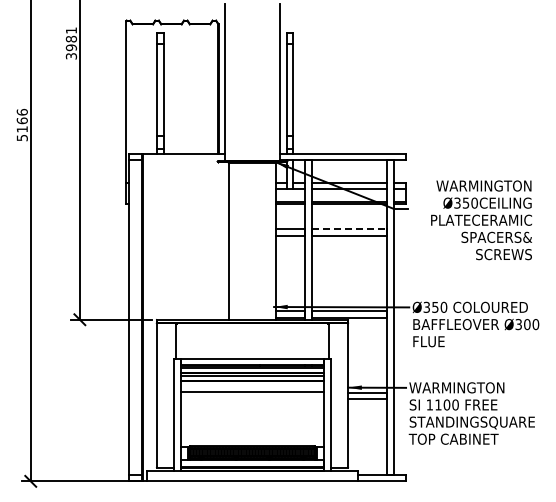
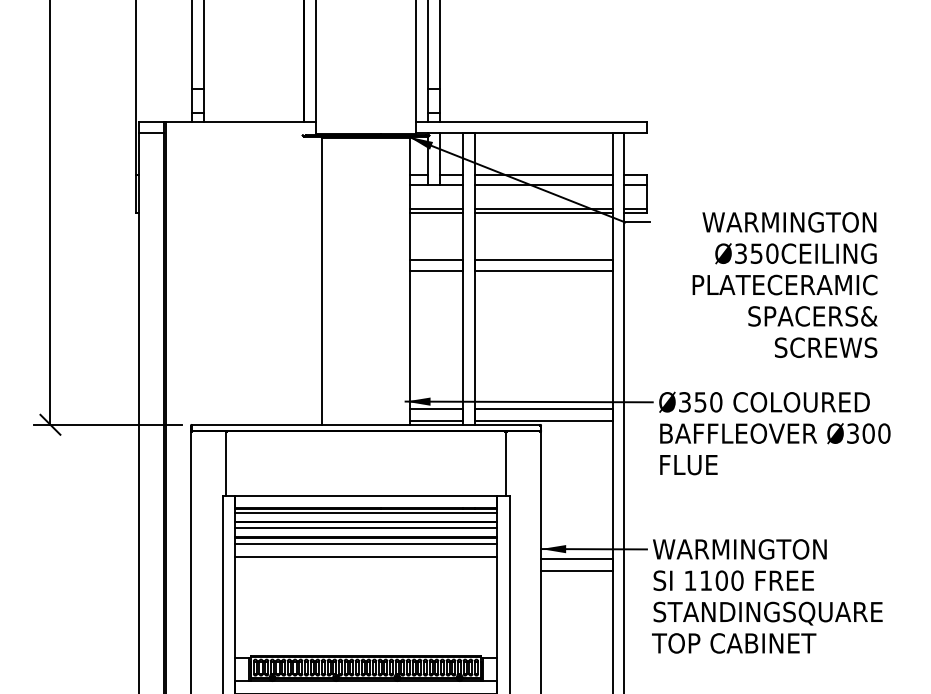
text: (481, 220) -> (784, 285), moved
line: (349, 229) -> (543, 259), dashed -> solid
line: (252, 384) -> (366, 543), added

